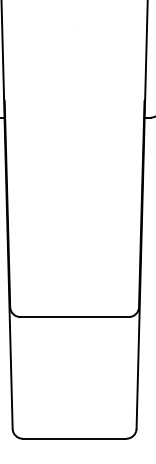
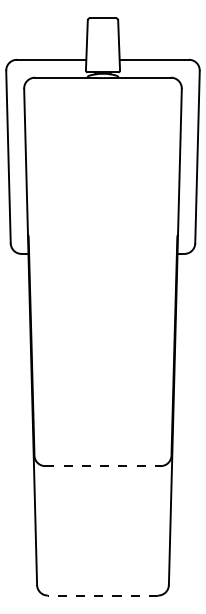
line: (75, 317) -> (103, 466), solid -> dashed
line: (74, 438) -> (102, 595), solid -> dashed

